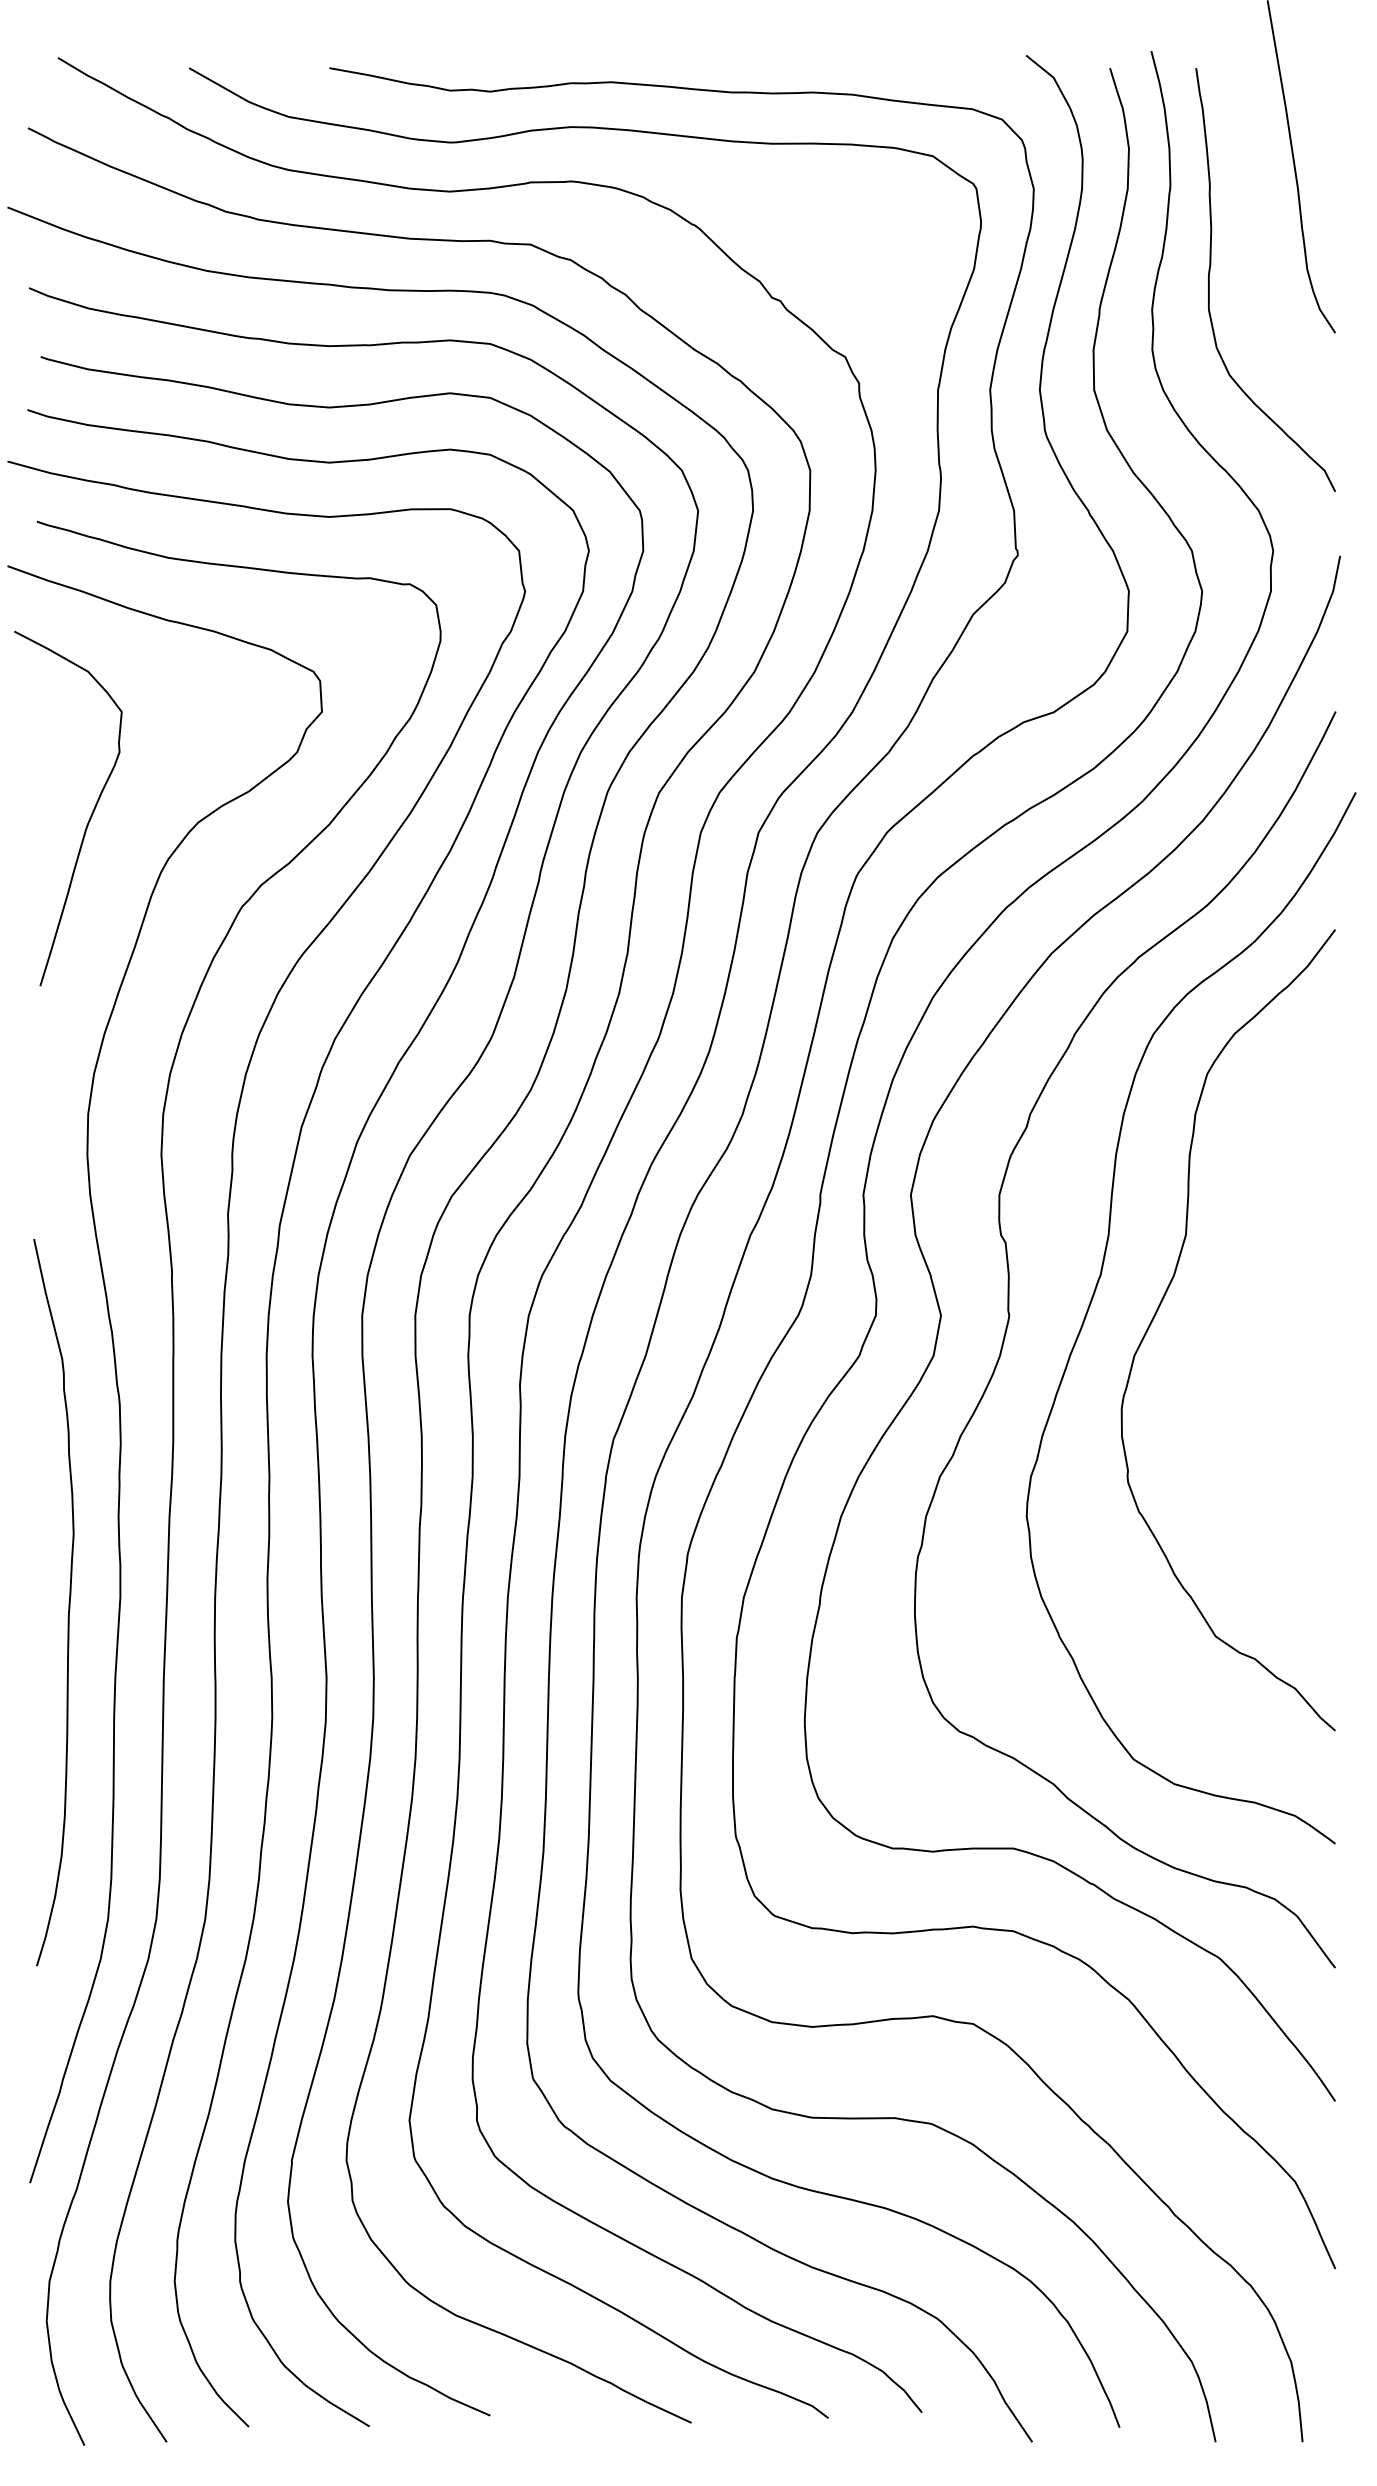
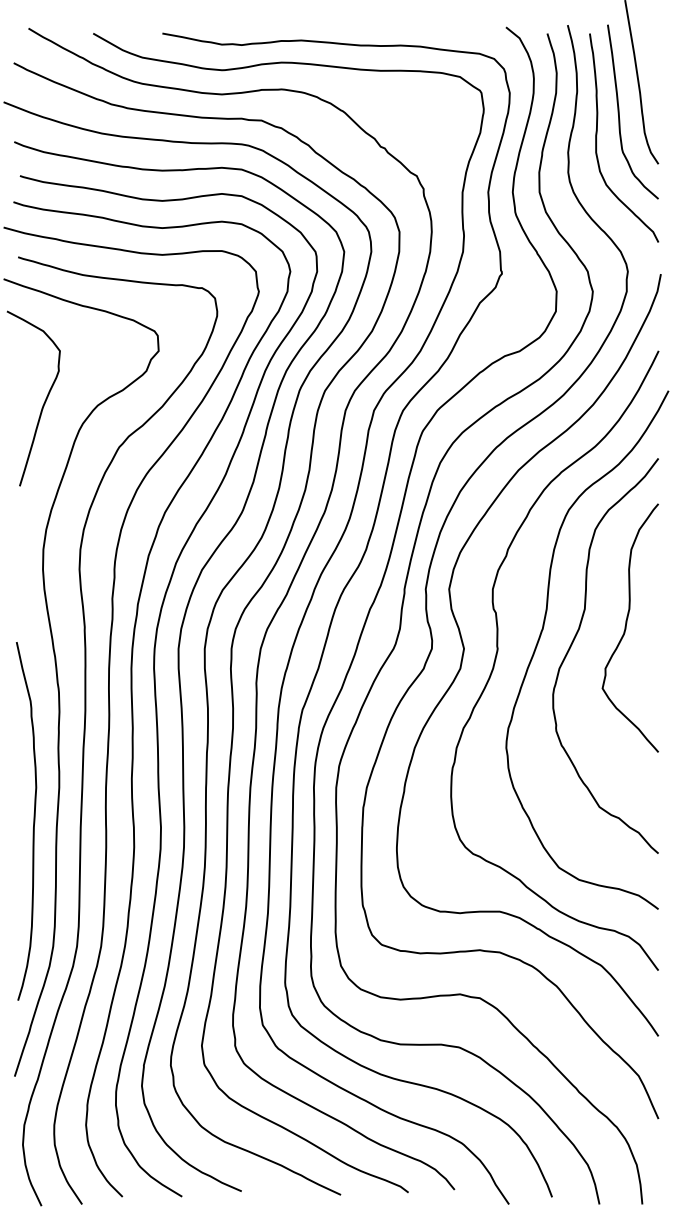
curve: (1256, 226) -> (619, 111), added
curve: (1270, 1272) -> (626, 627), added
curve: (68, 1602) -> (33, 821), moved

